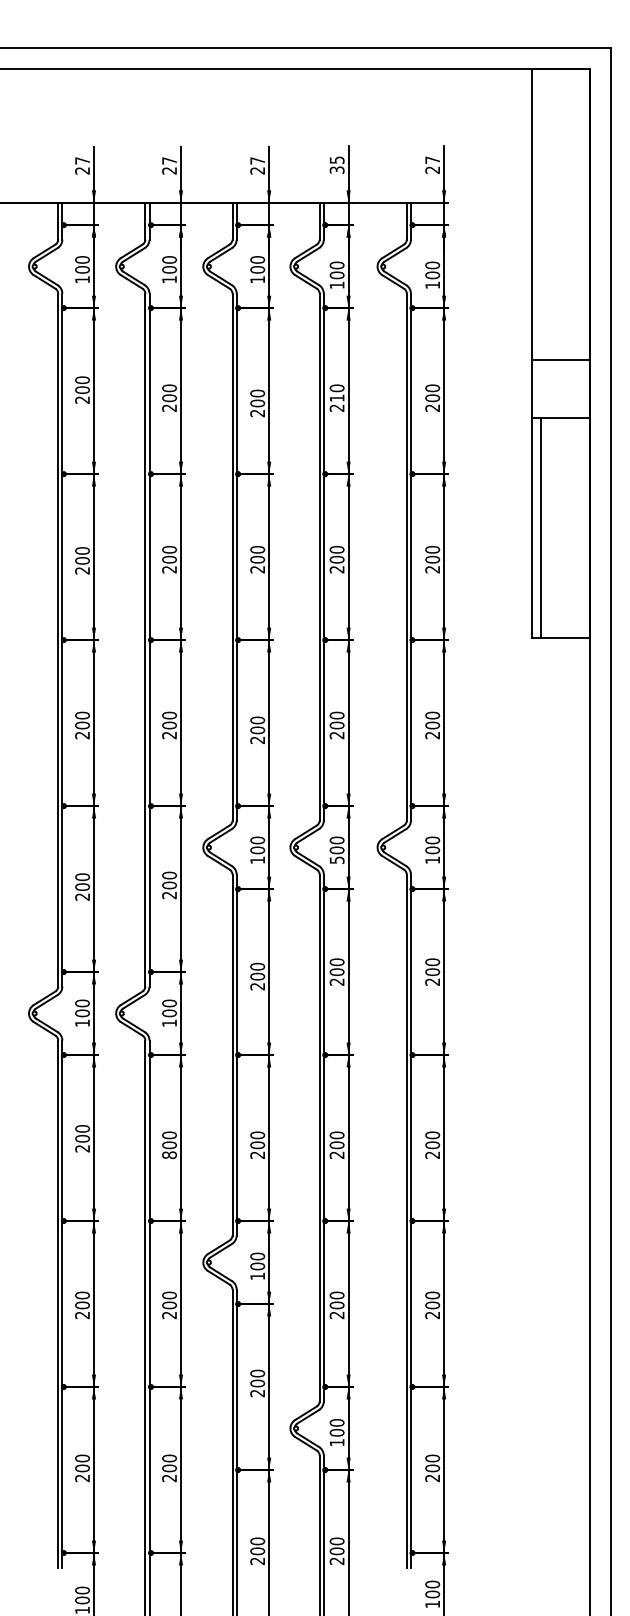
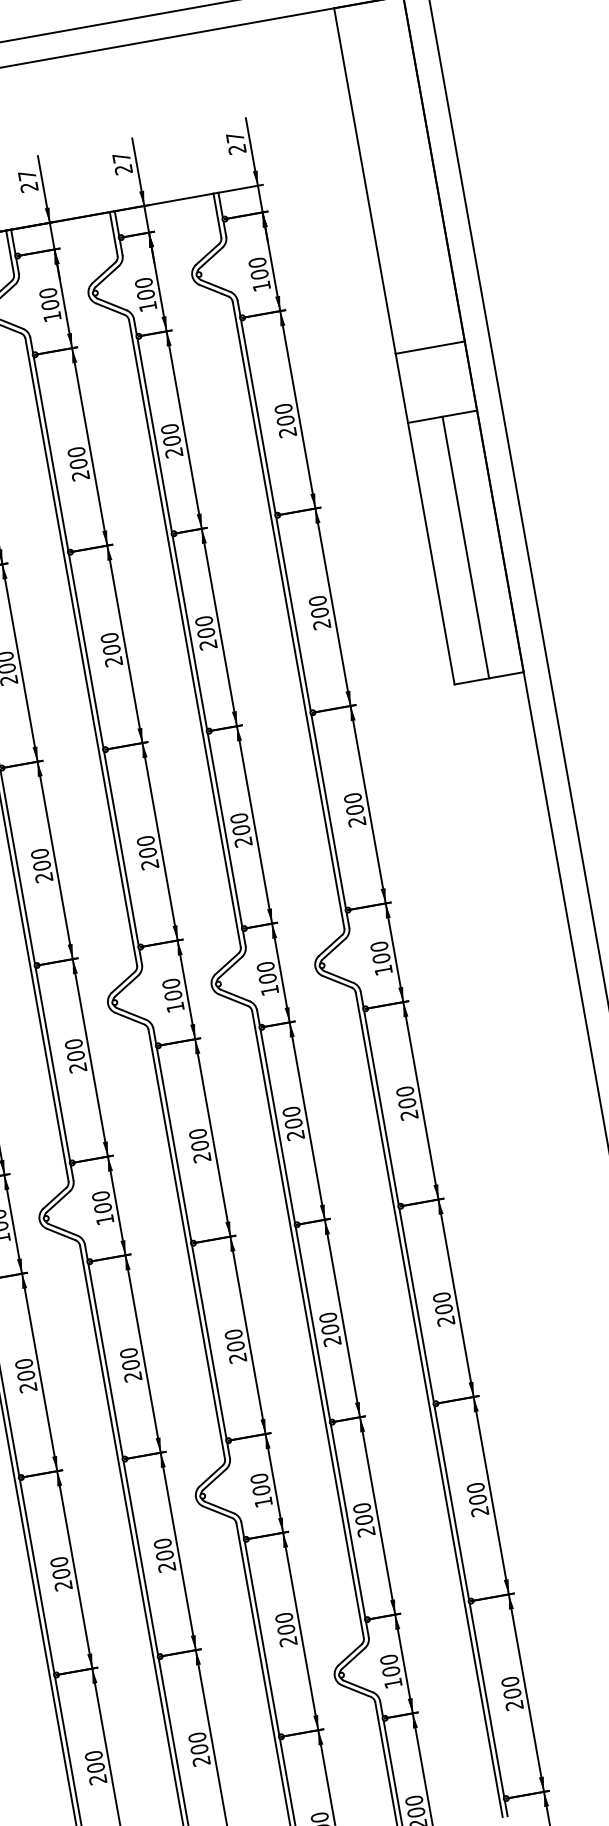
text: (337, 164) -> (122, 162), 35 -> 27
text: (336, 398) -> (171, 441), 210 -> 200
line: (541, 527) -> (466, 547), moved
text: (336, 859) -> (269, 989), 500 -> 100
text: (169, 1154) -> (132, 1376), 800 -> 200

